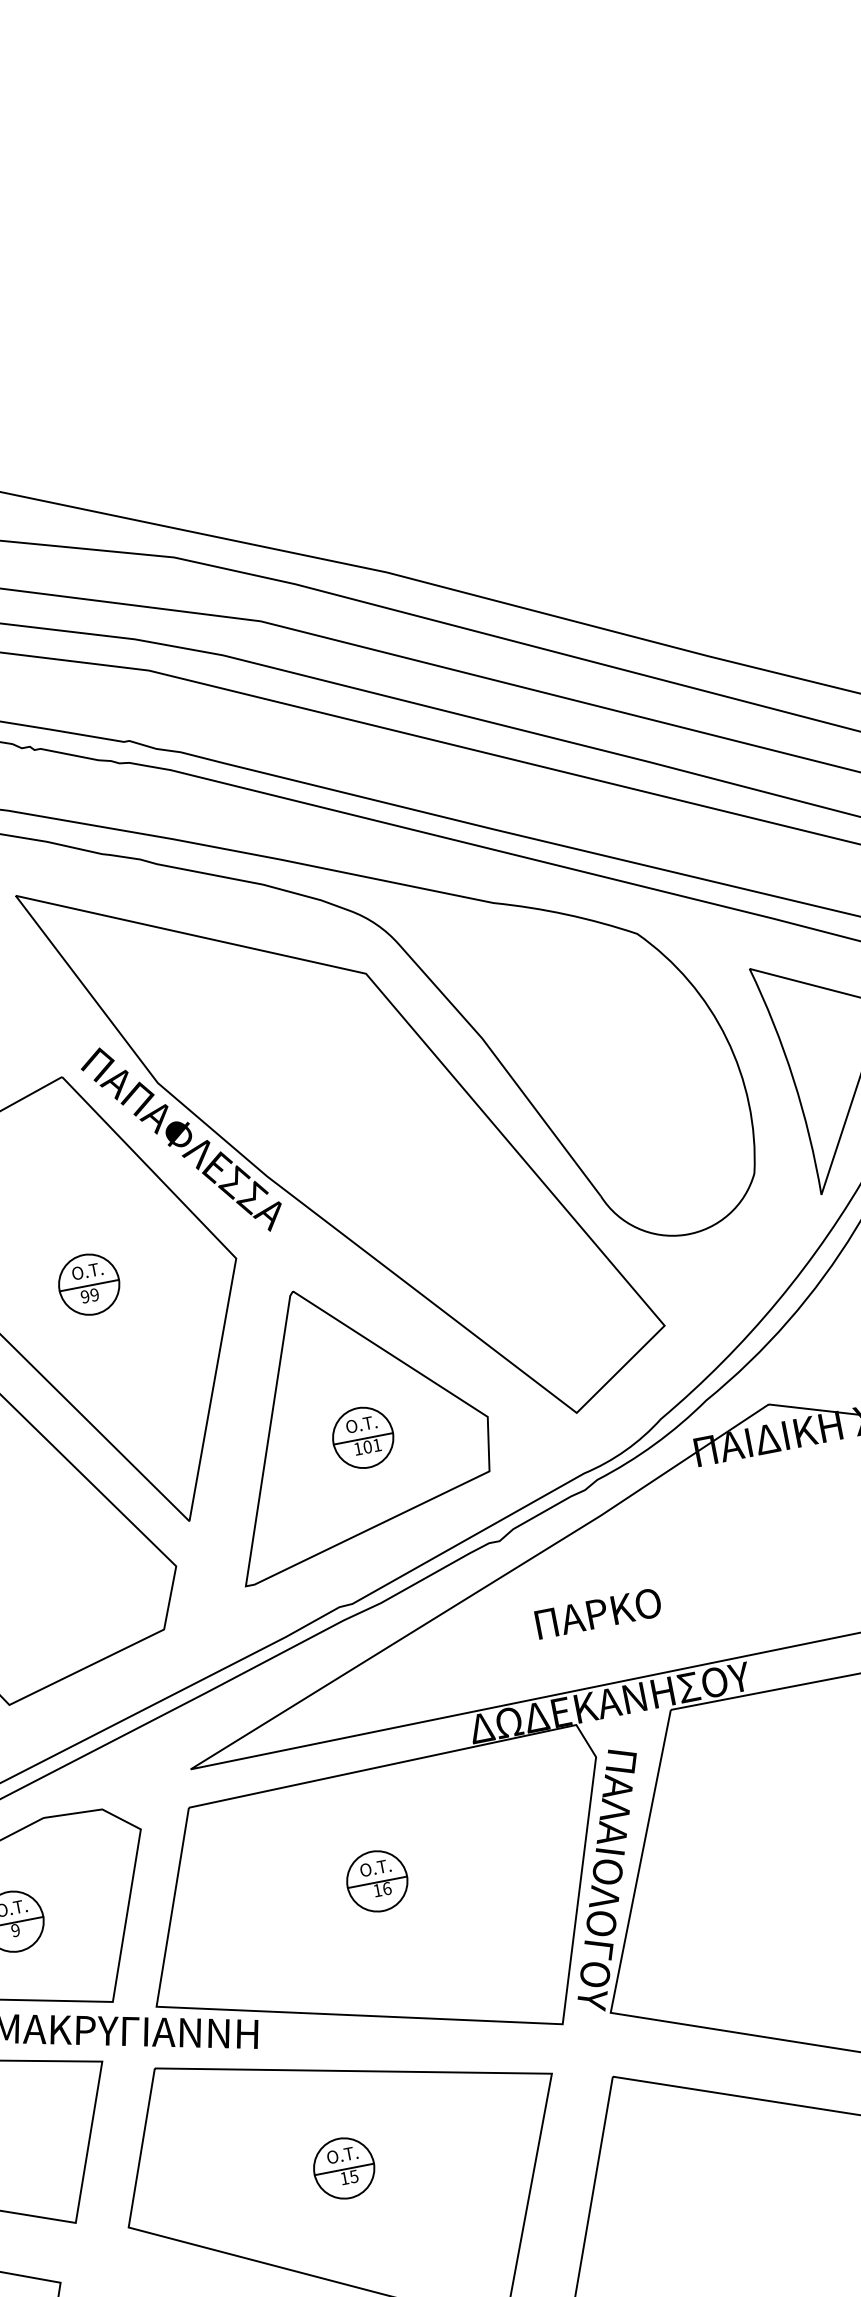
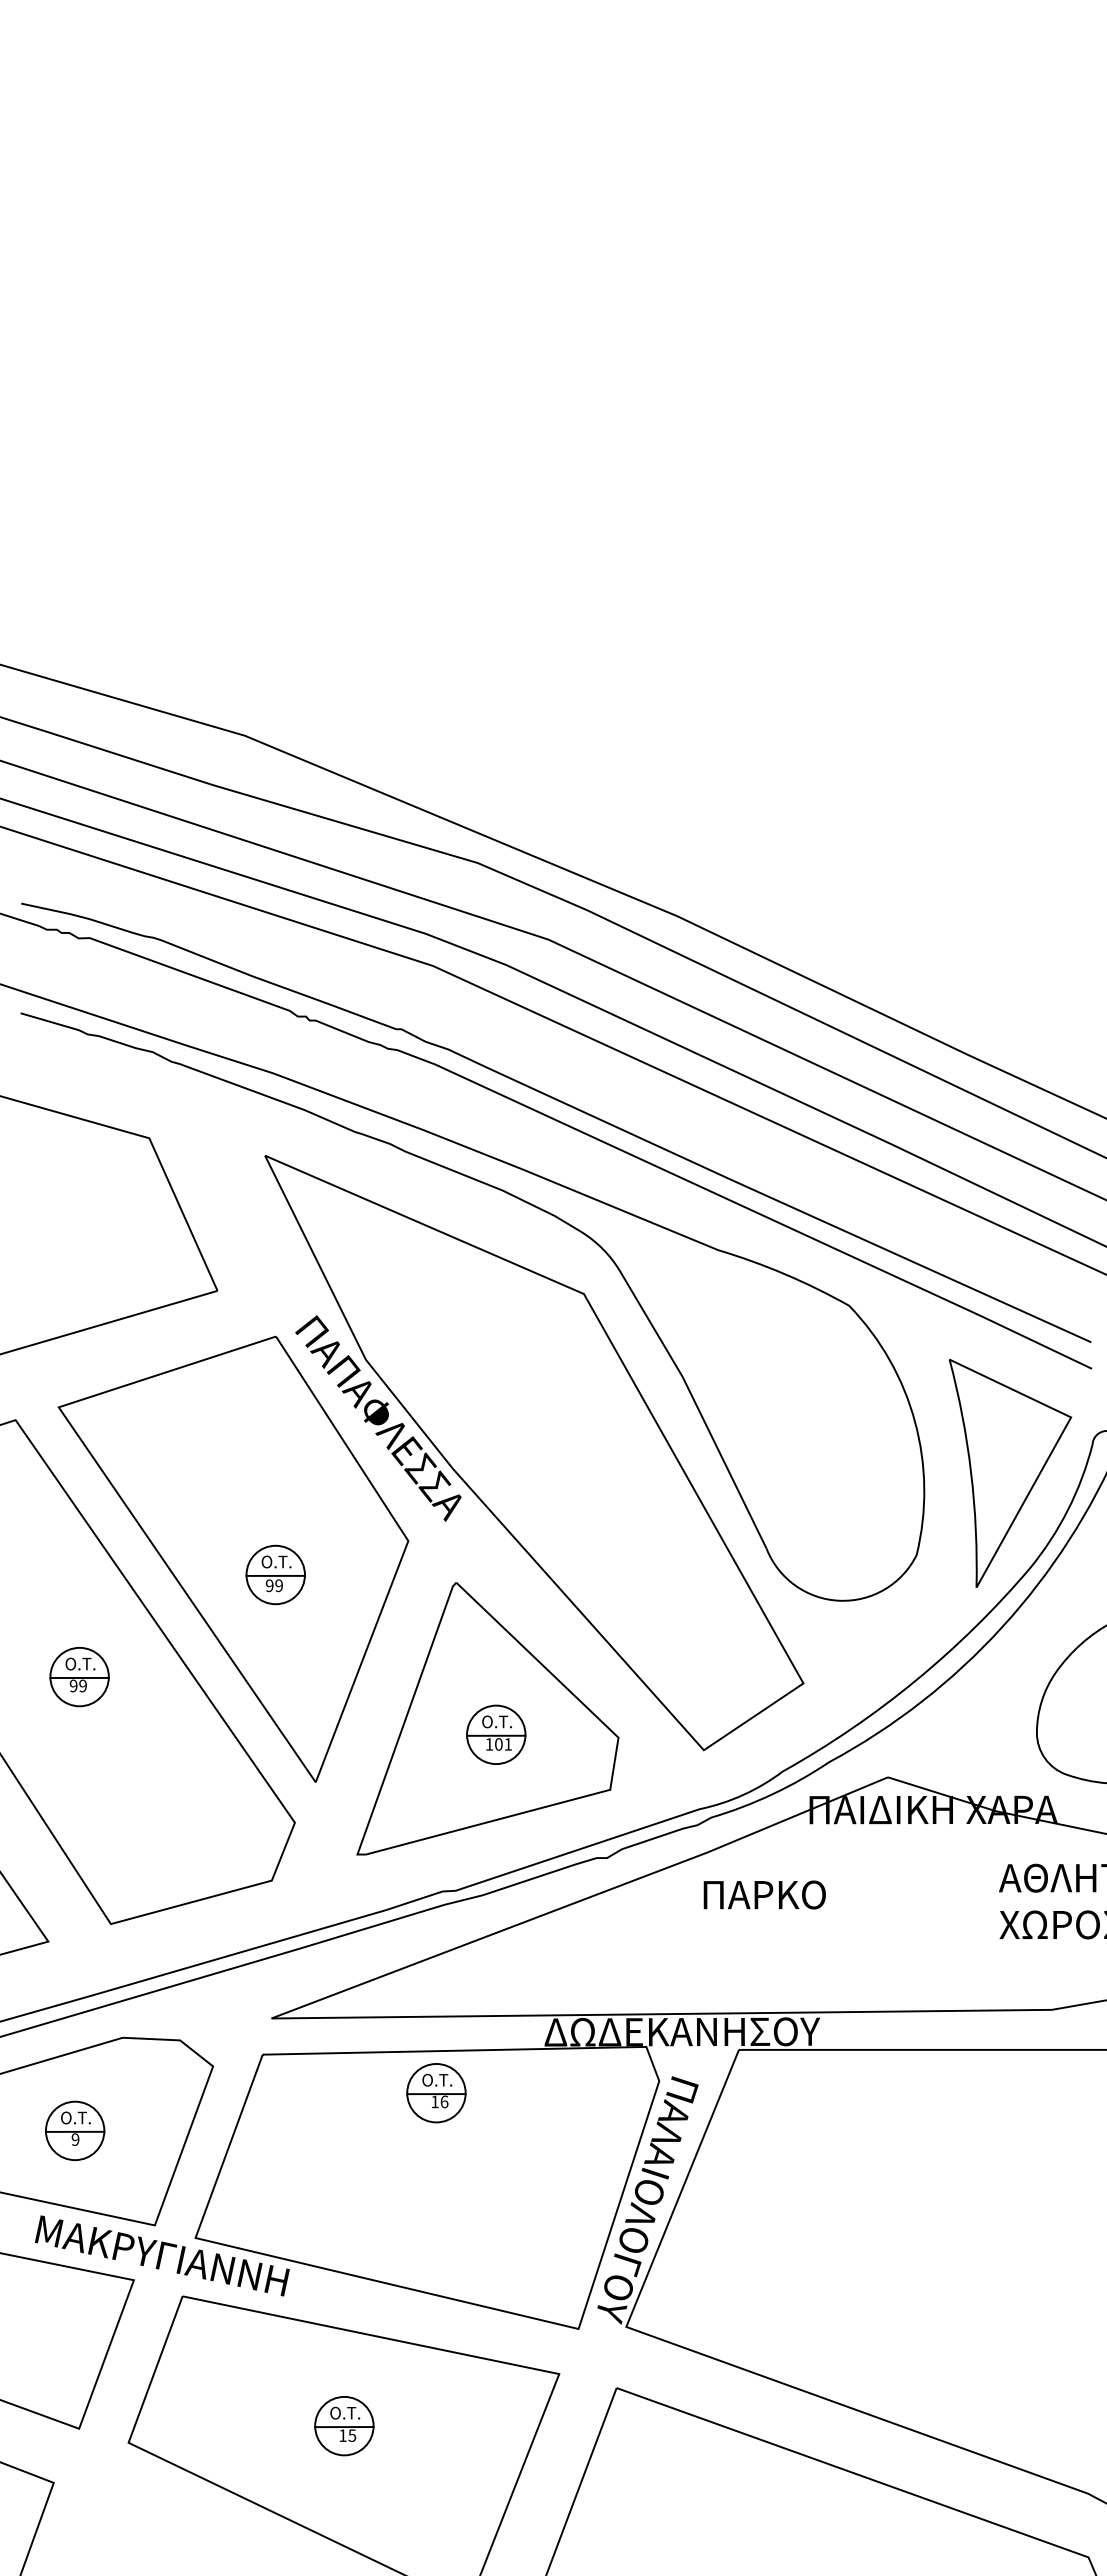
part: (88, 1284) -> (275, 1574), moved
text: (598, 1613) -> (764, 1894), moved
part: (377, 1881) -> (436, 2093), moved

